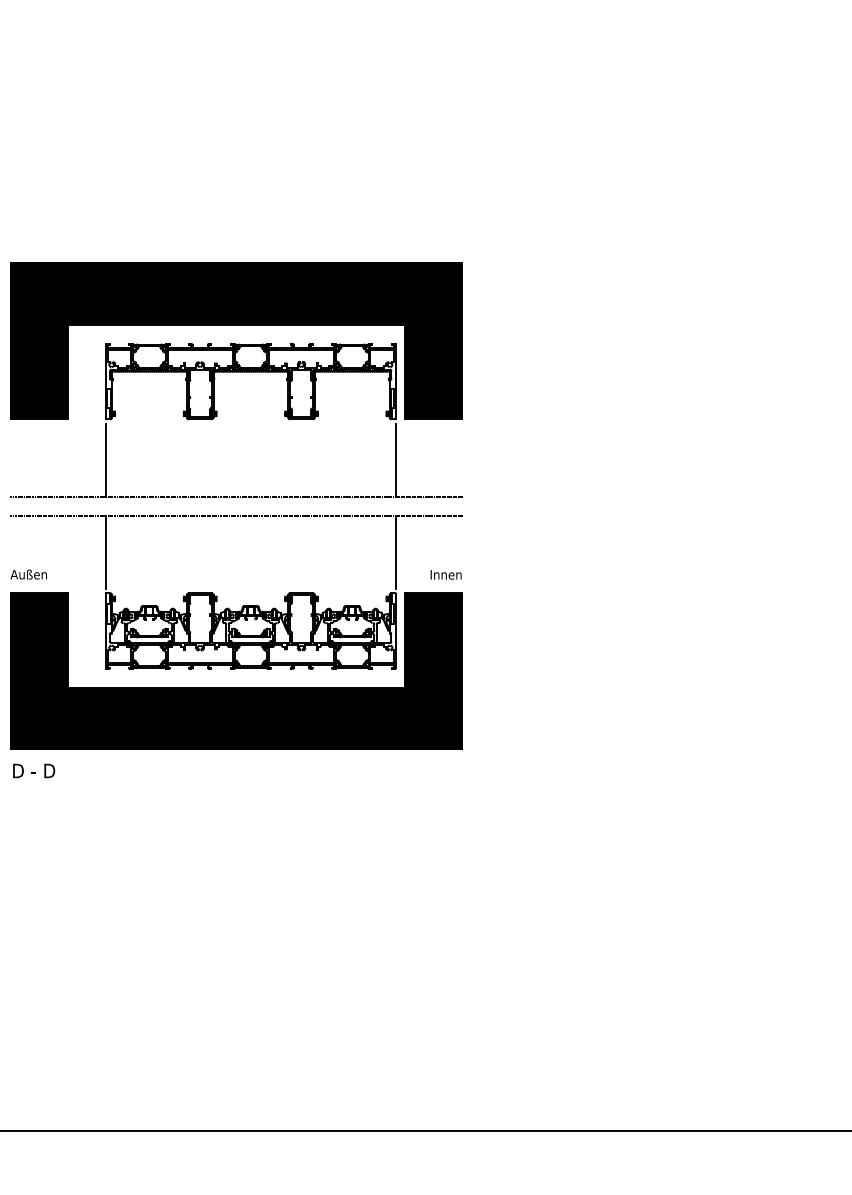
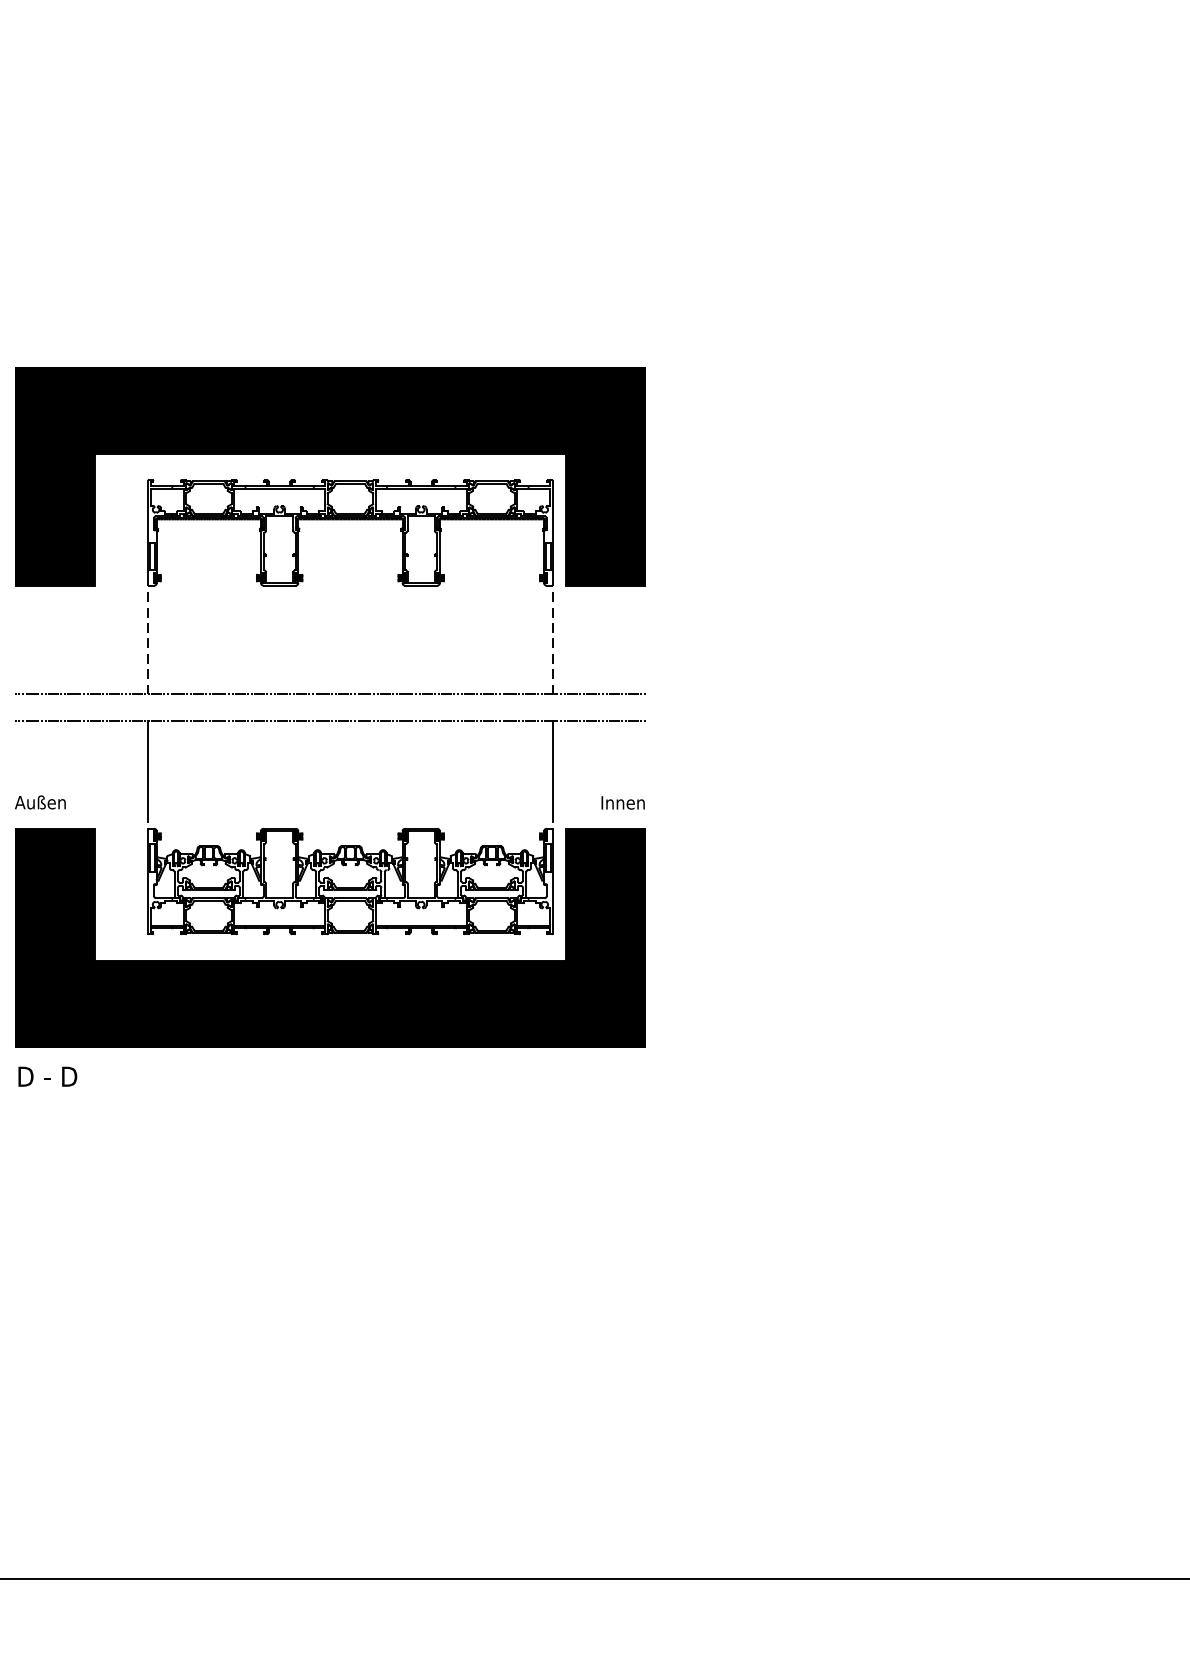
line: (105, 460) -> (147, 643), solid -> dashed
line: (395, 460) -> (552, 643), solid -> dashed

